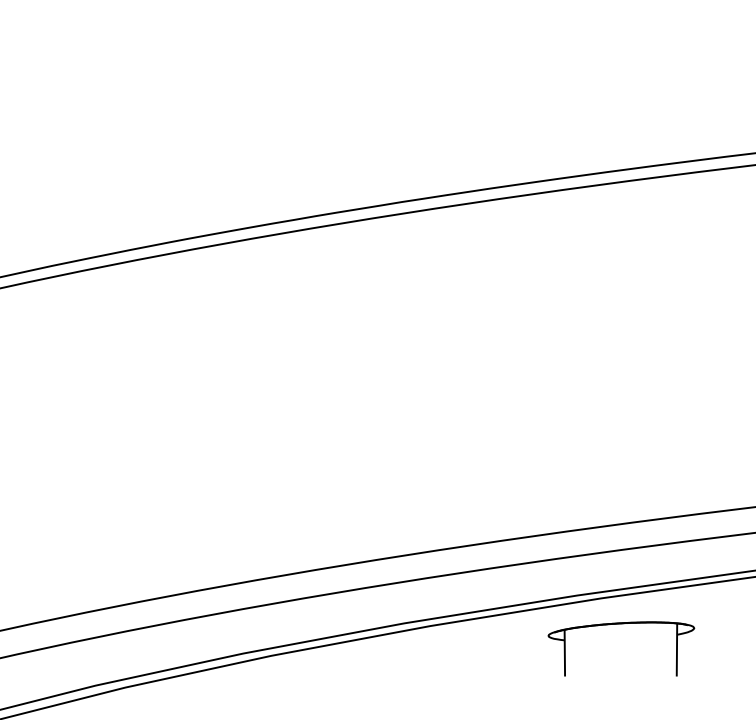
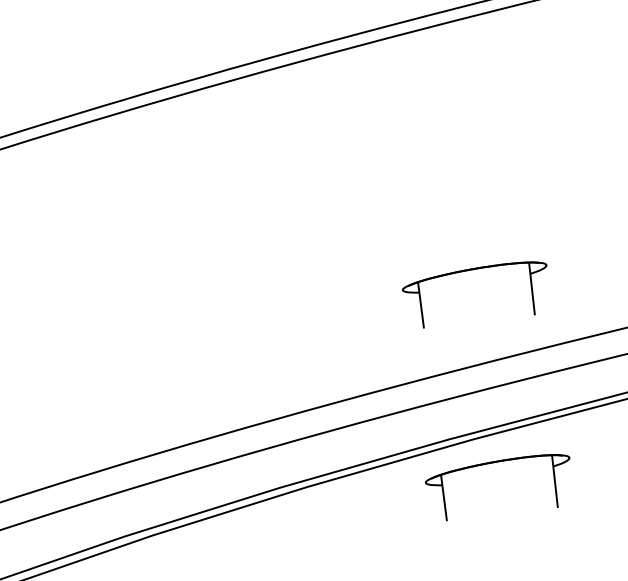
part: (621, 430) -> (473, 270), added

